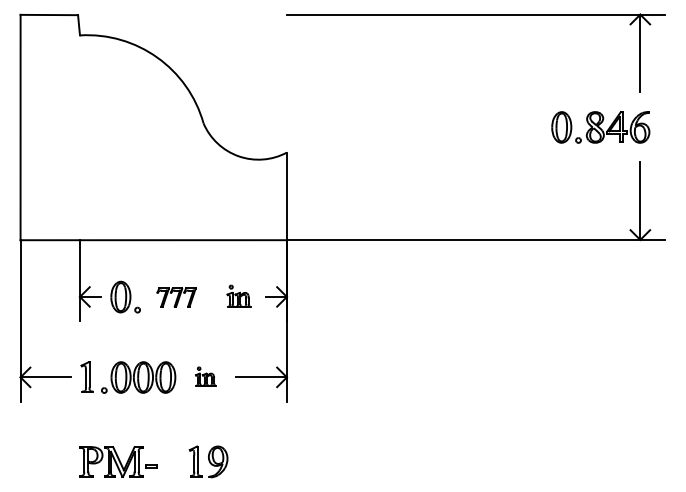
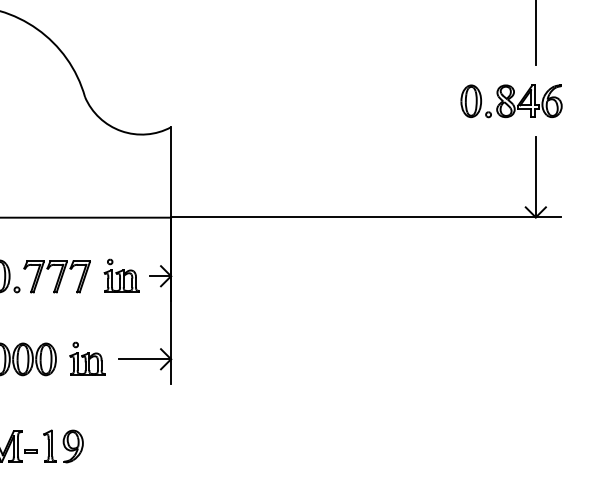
part: (600, 127) -> (511, 101), moved
part: (238, 296) -> (121, 275), size x1.43
part: (176, 297) -> (57, 276), size x1.67
part: (205, 376) -> (87, 358), size x1.67
part: (208, 461) -> (63, 446), moved

